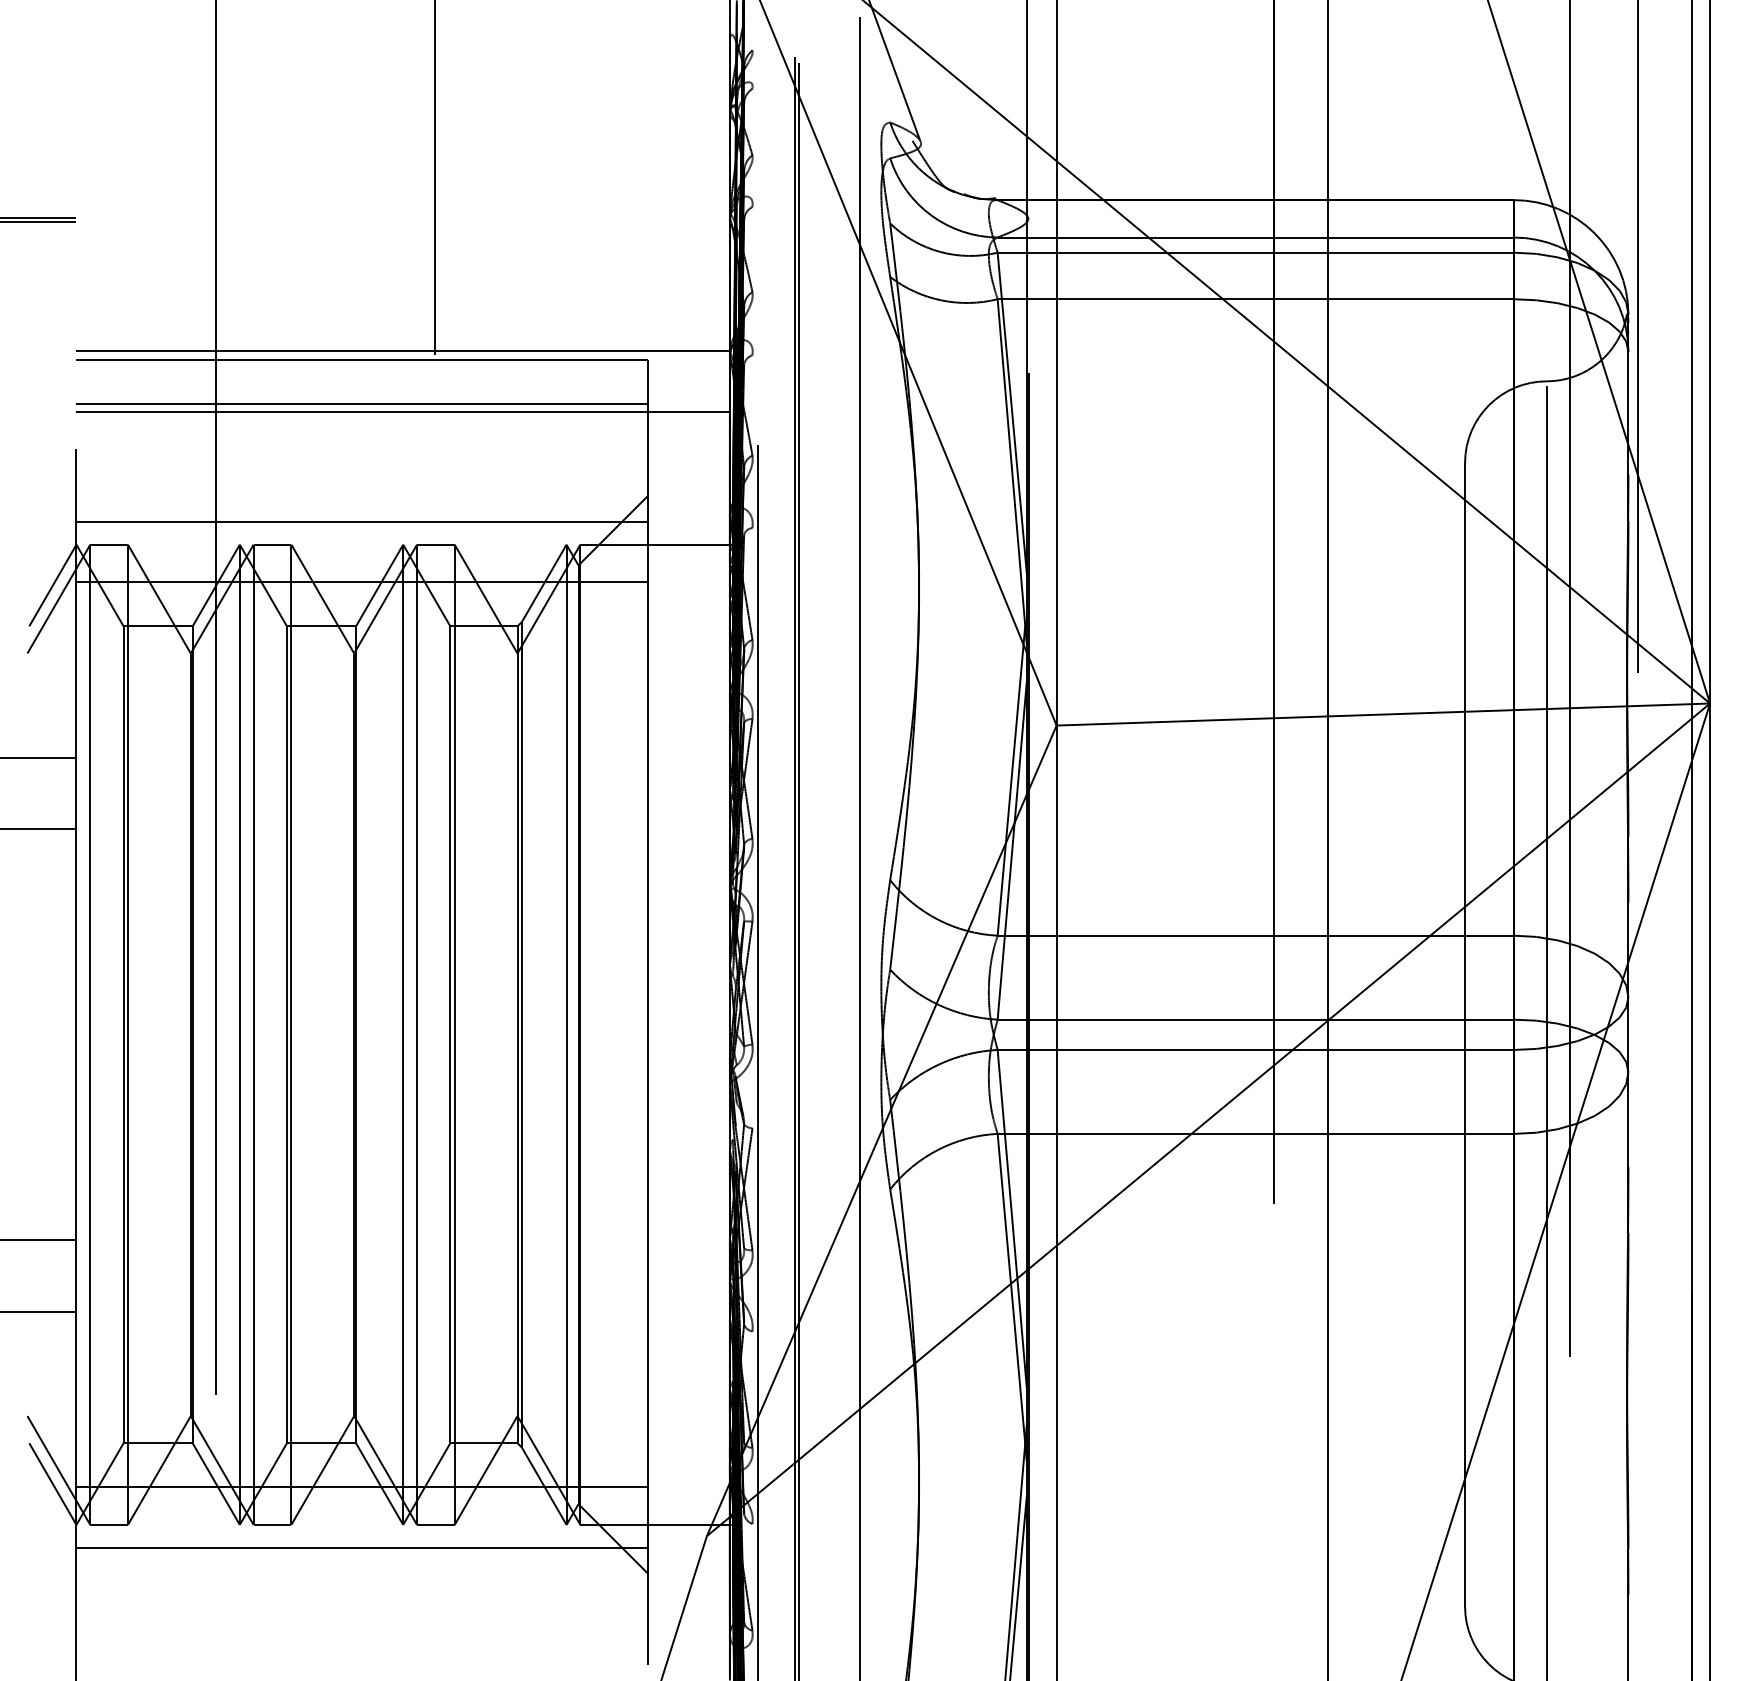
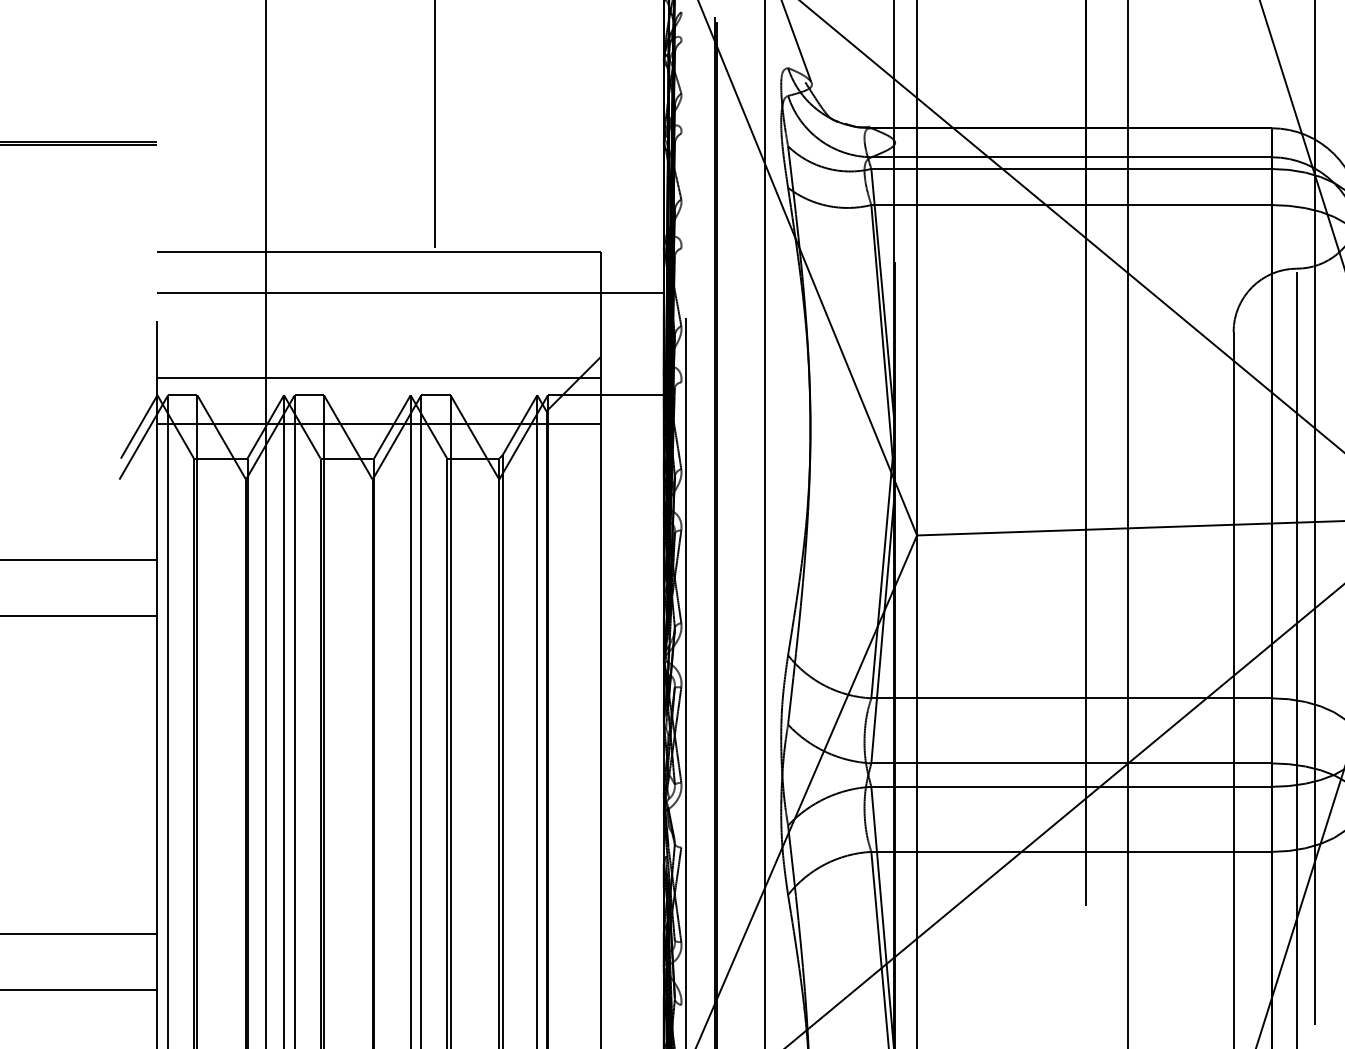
line: (402, 351) -> (410, 245), removed
line: (362, 404) -> (379, 286), removed

